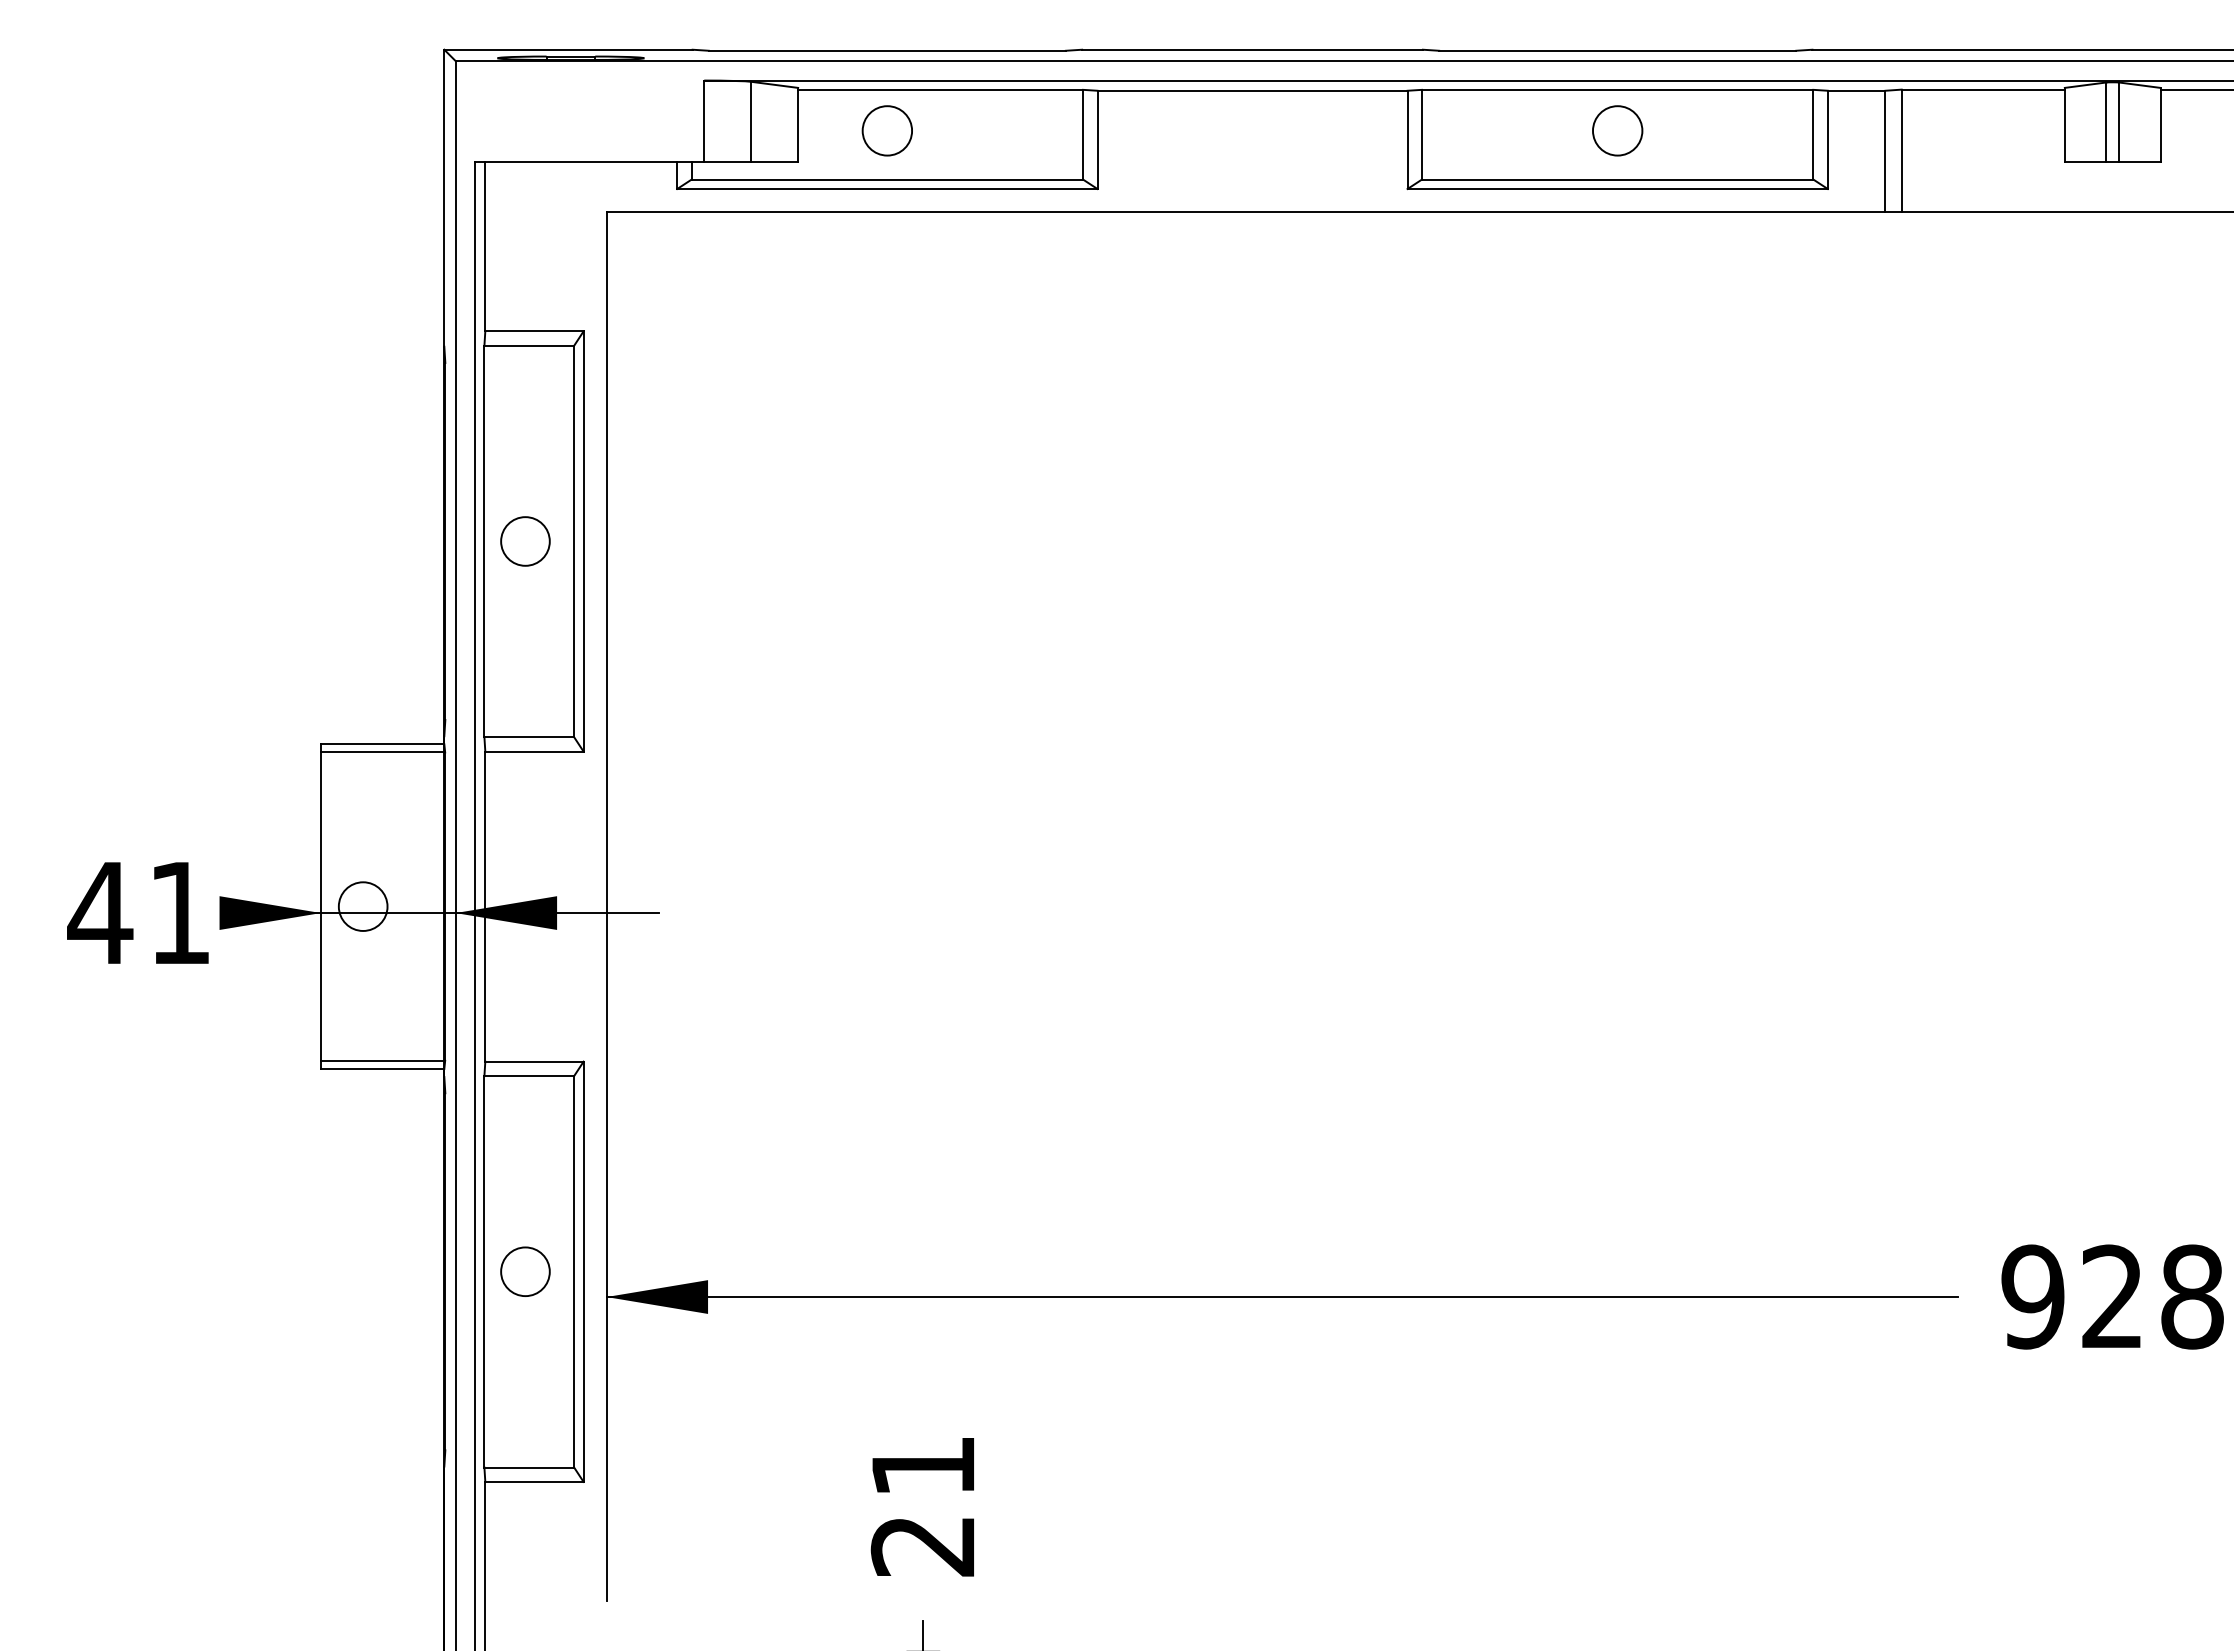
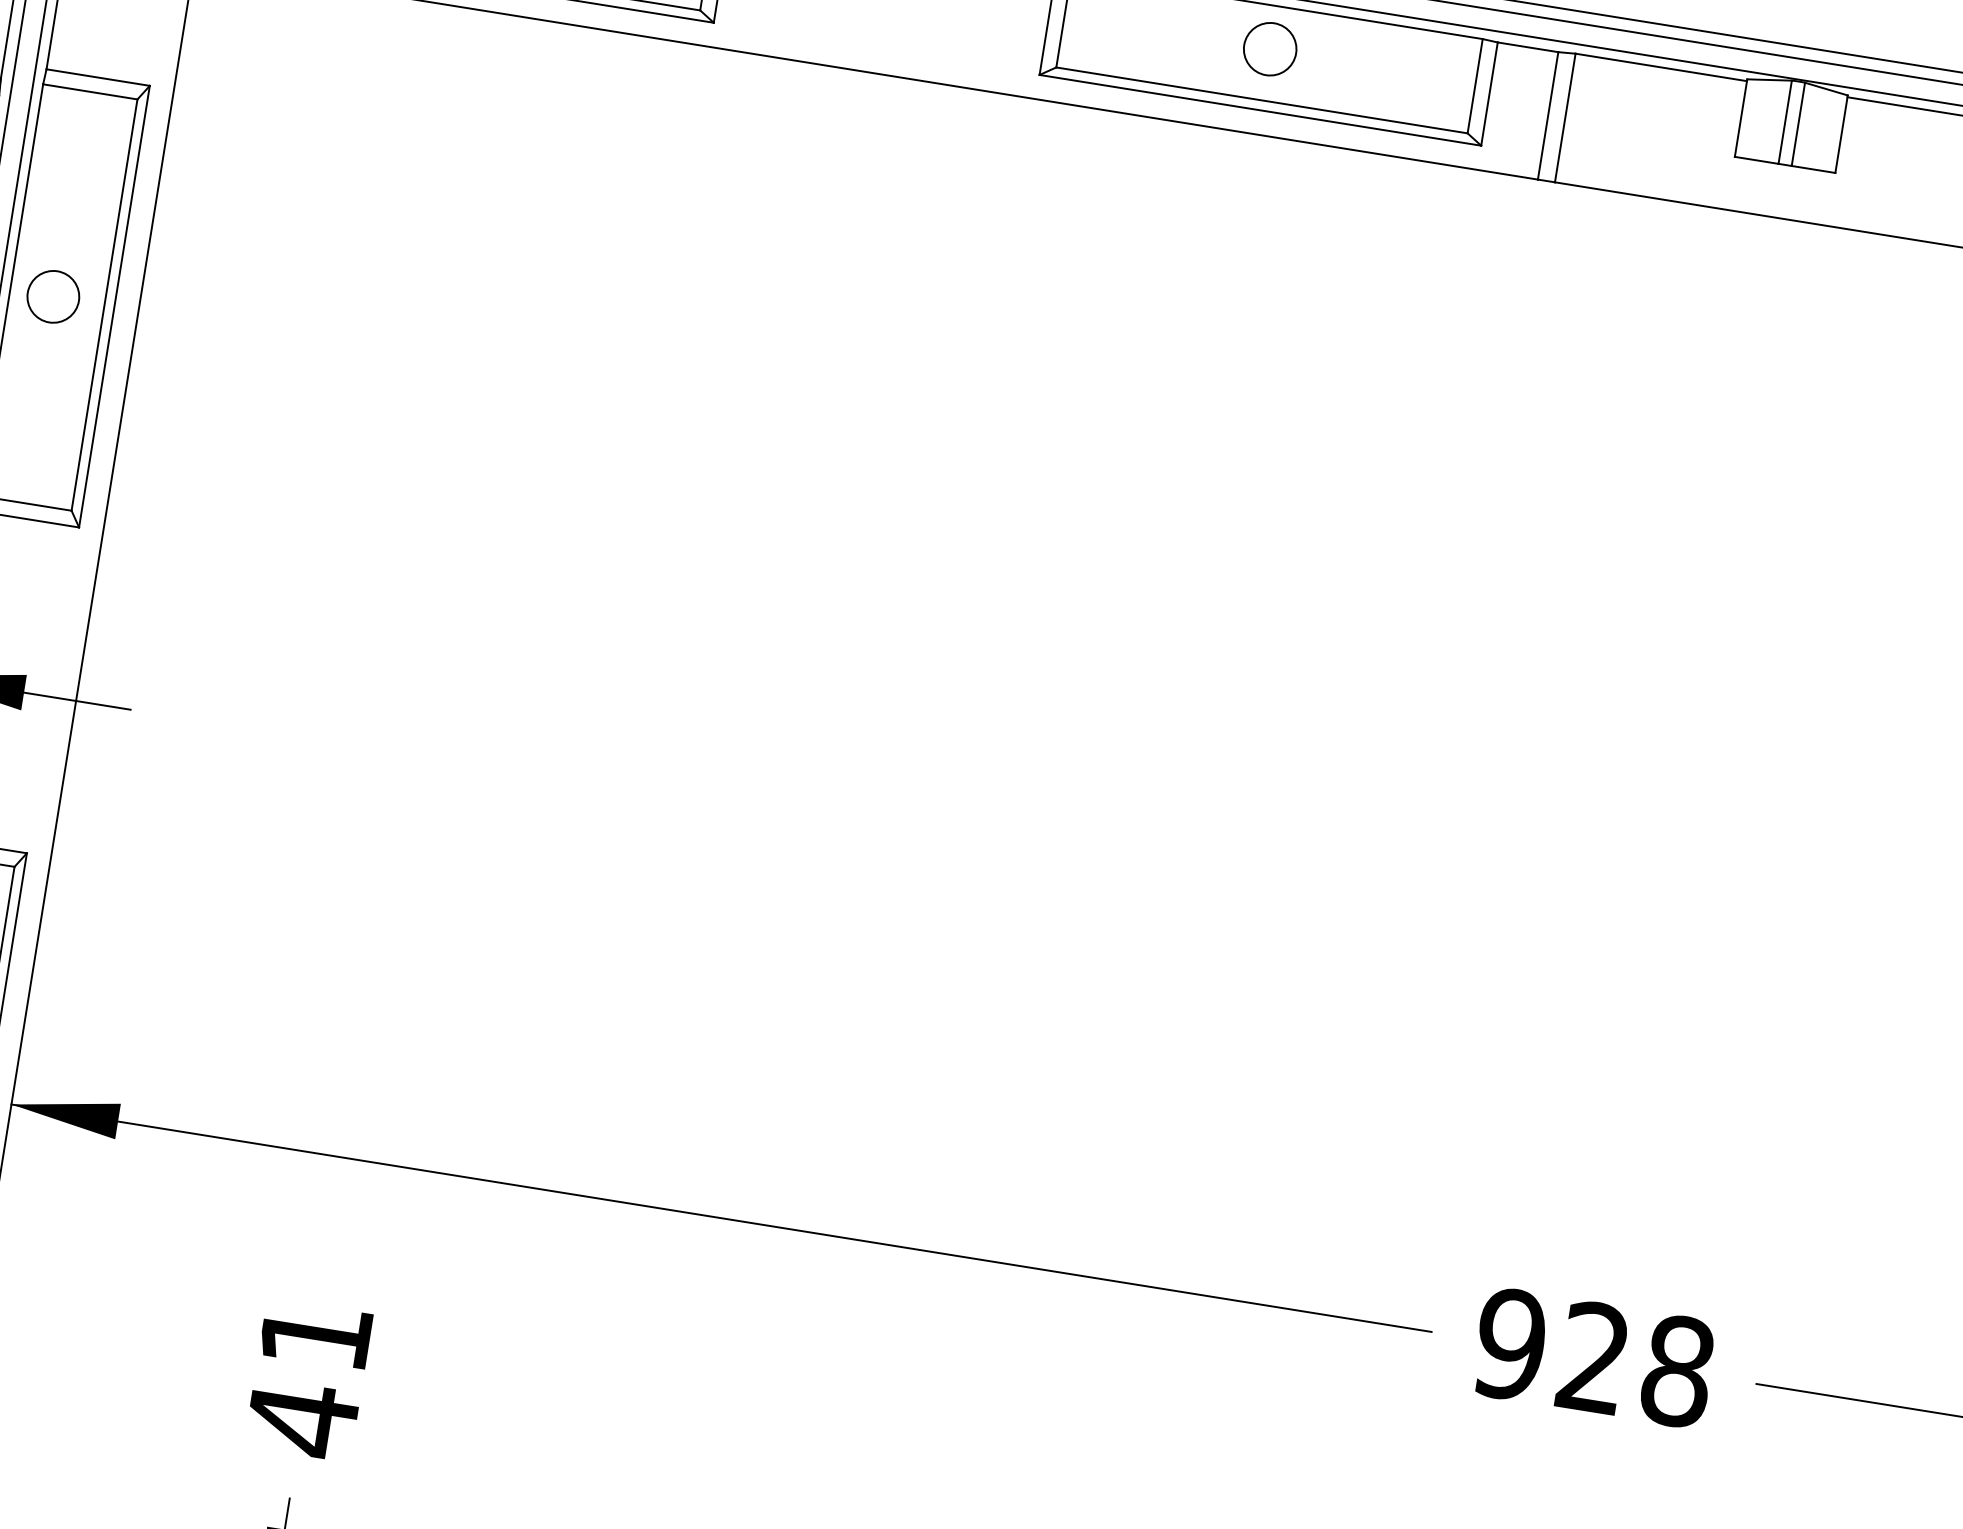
text: (921, 1546) -> (300, 1419), 21 -> 41

